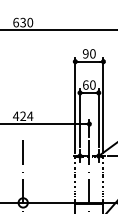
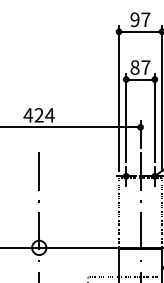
text: (92, 53) -> (145, 19), 90 -> 97
text: (89, 84) -> (140, 66), 60 -> 87

